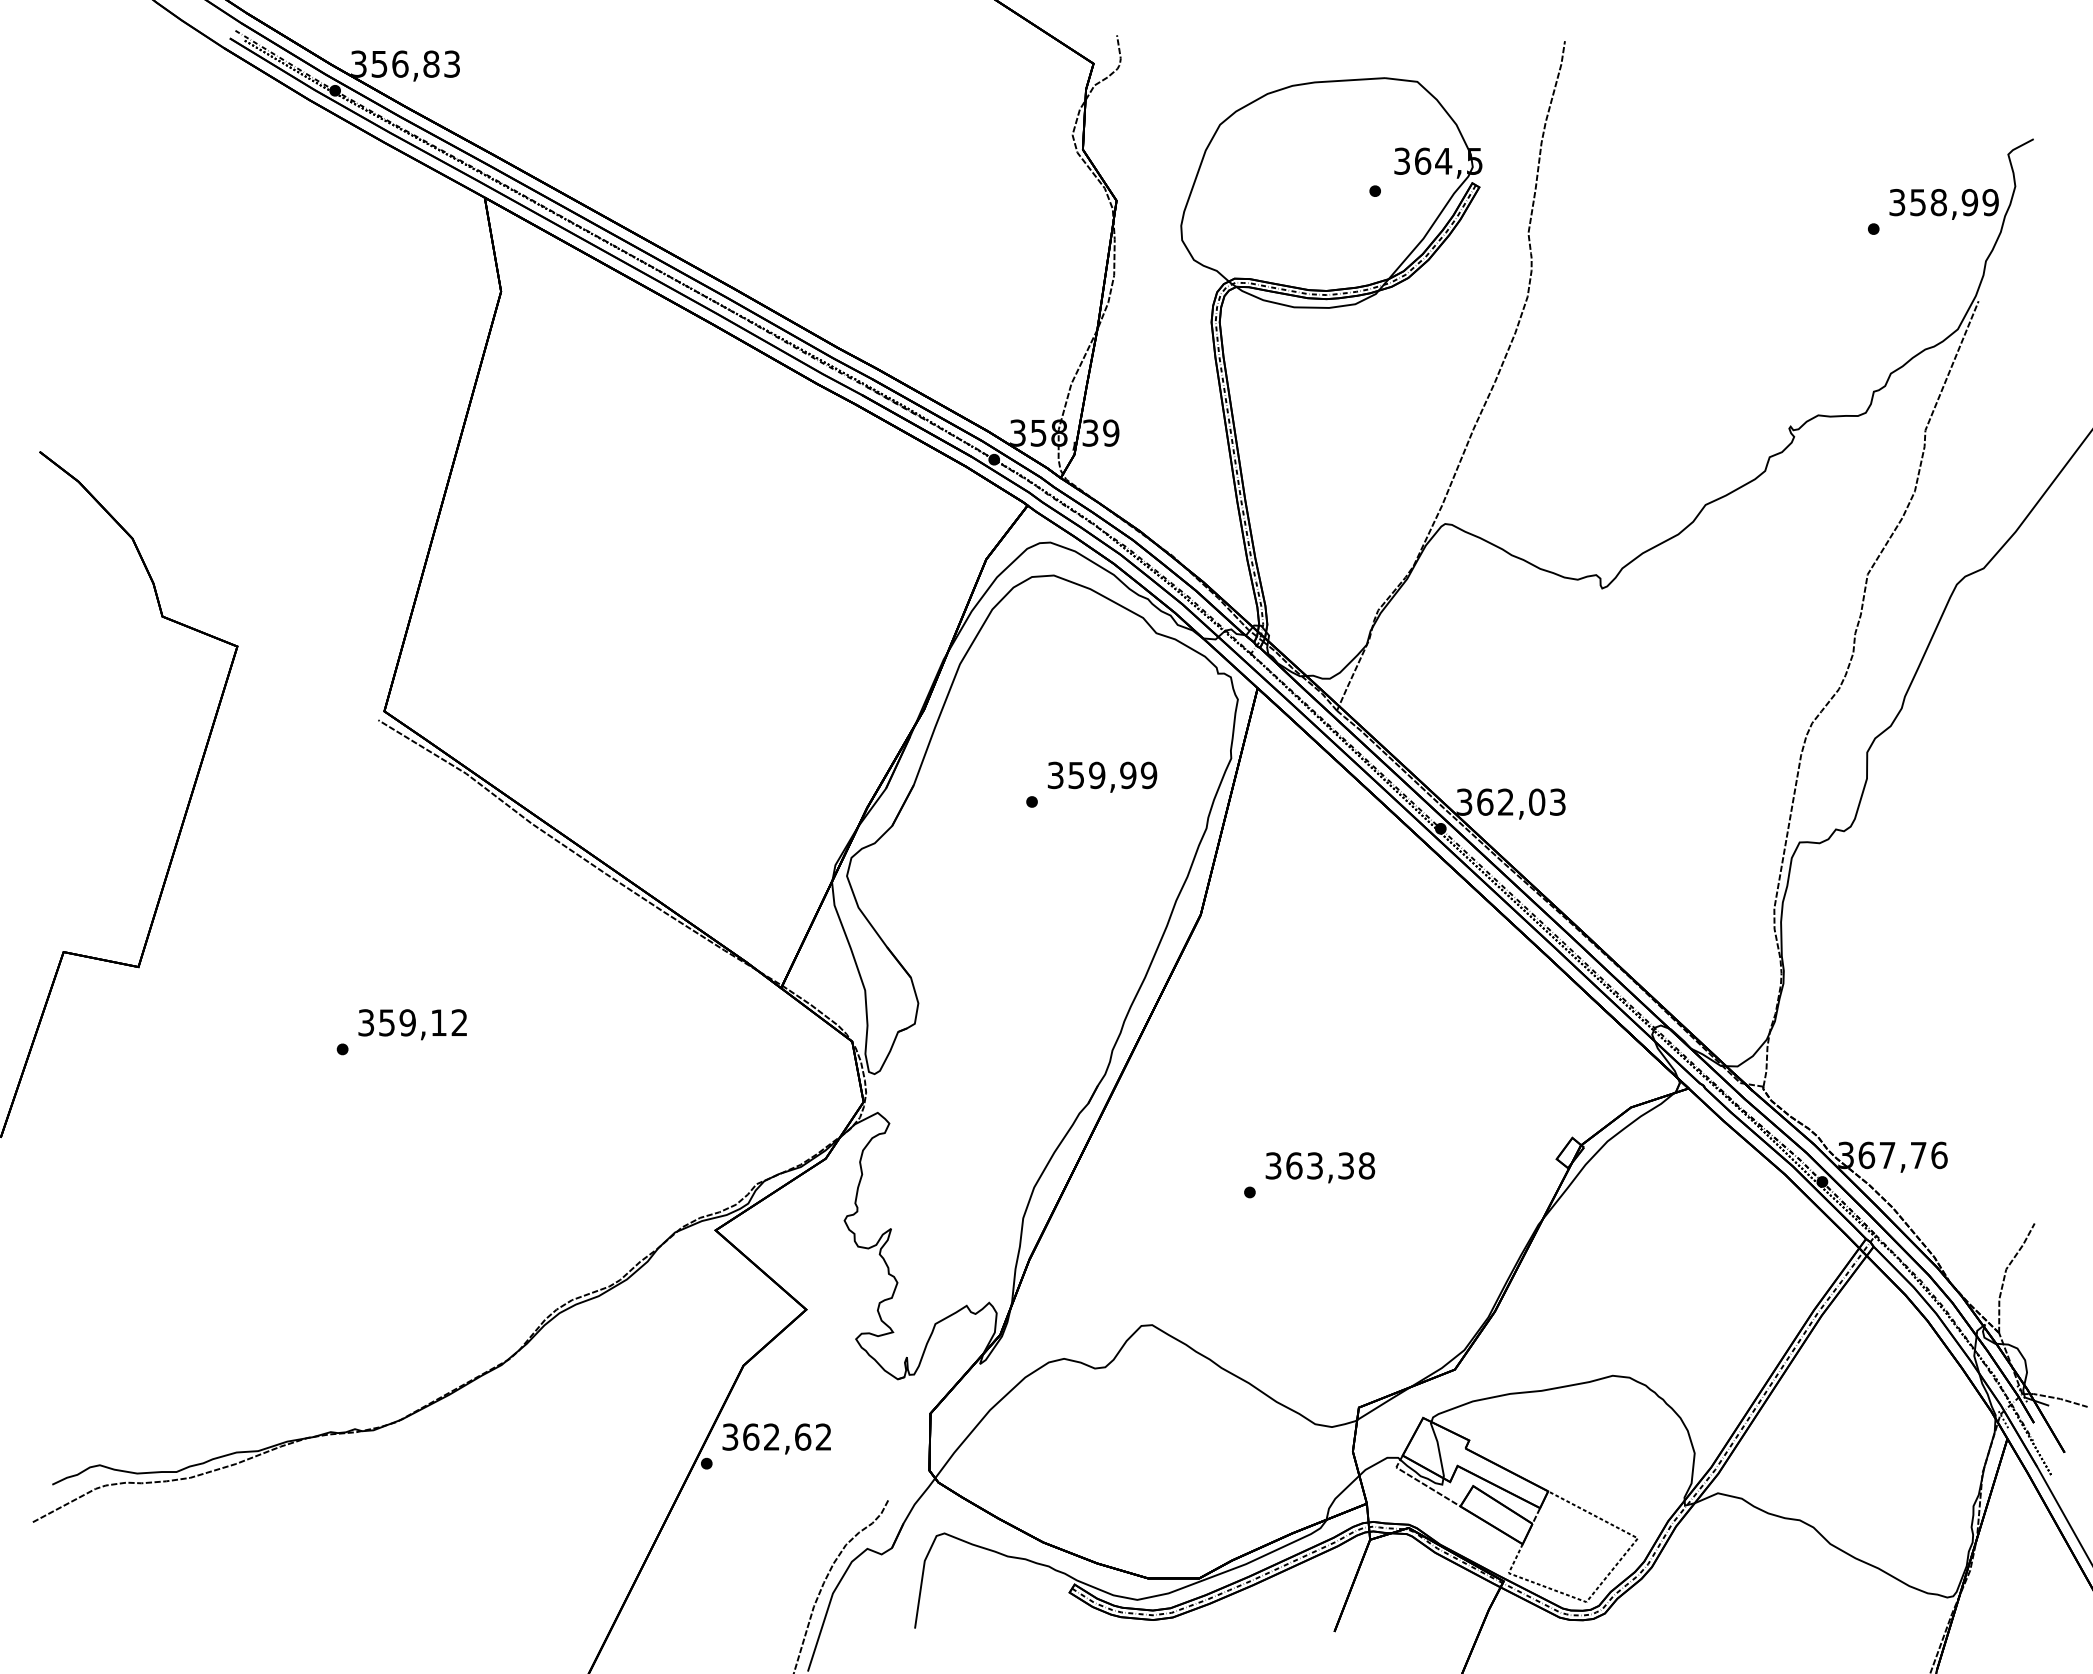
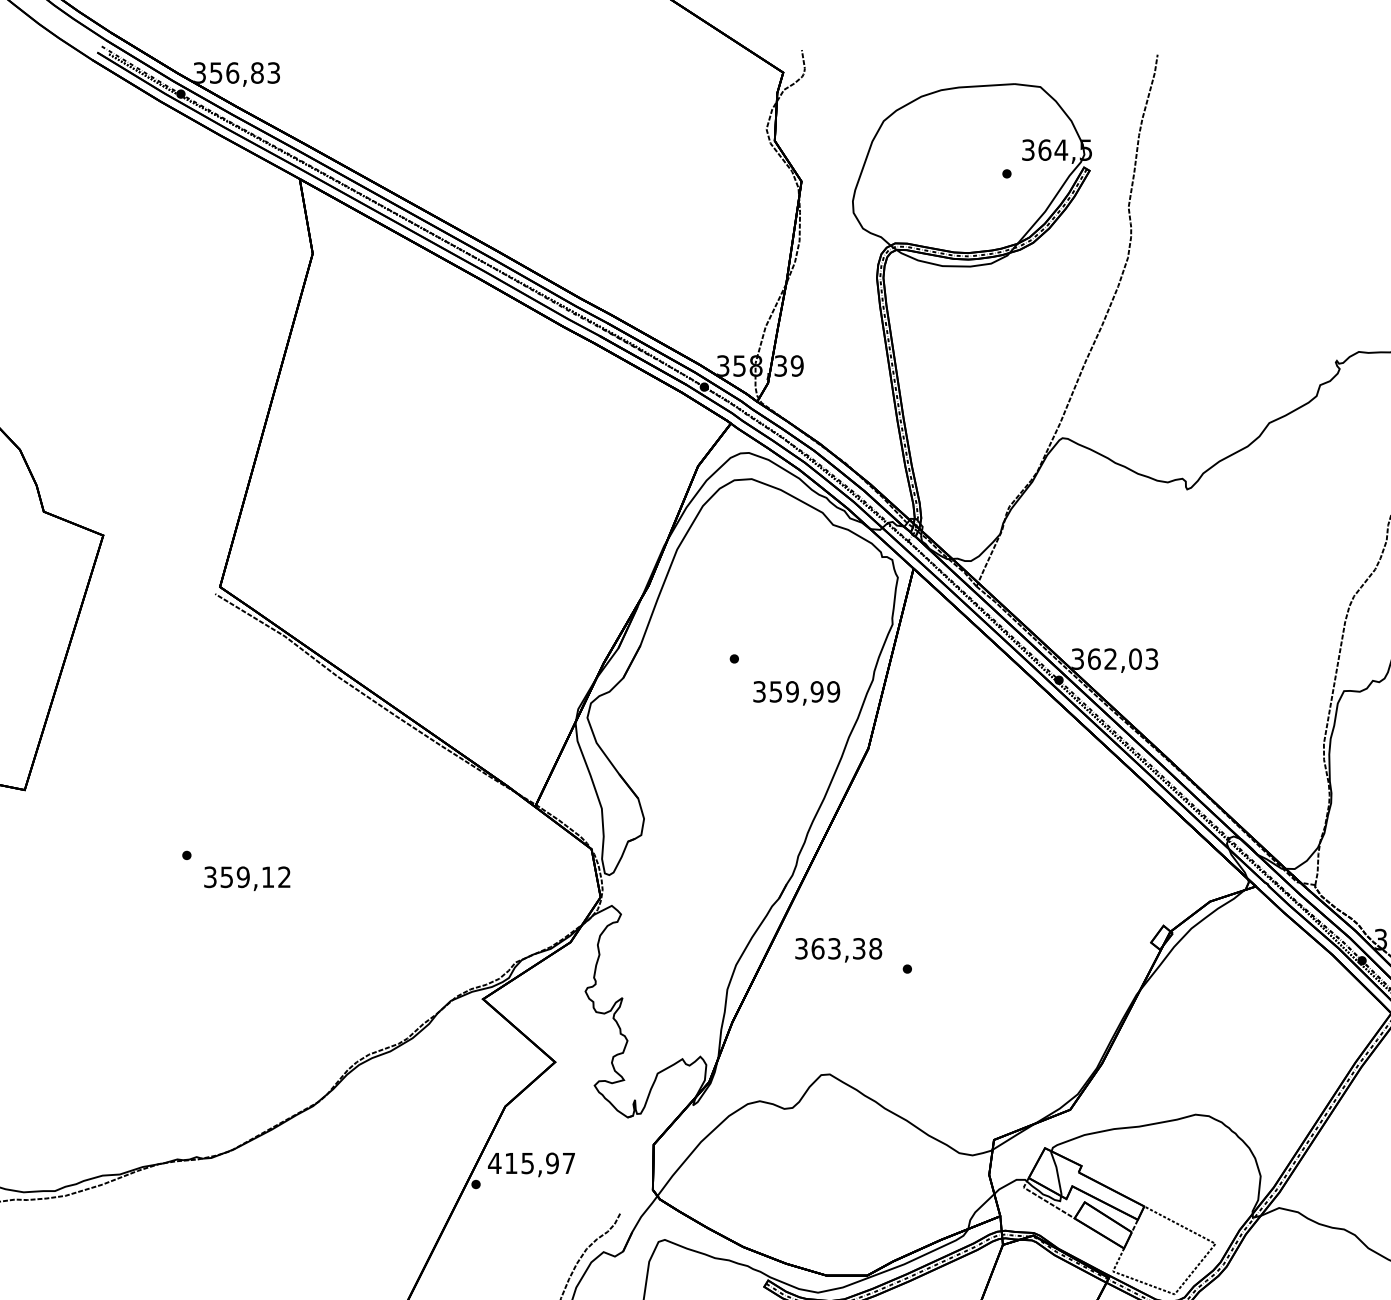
text: (1102, 776) -> (796, 692), moved
text: (412, 1024) -> (247, 878), moved
text: (1320, 1167) -> (838, 950), moved
text: (776, 1436) -> (531, 1162), 362,62 -> 415,97

